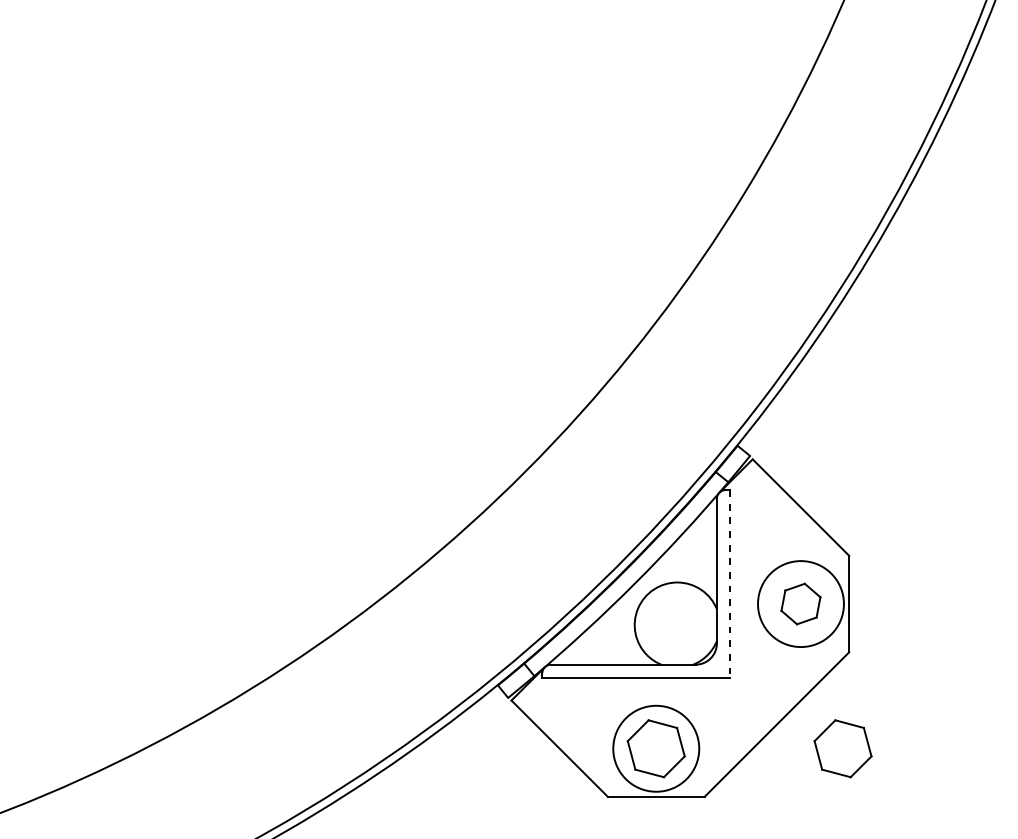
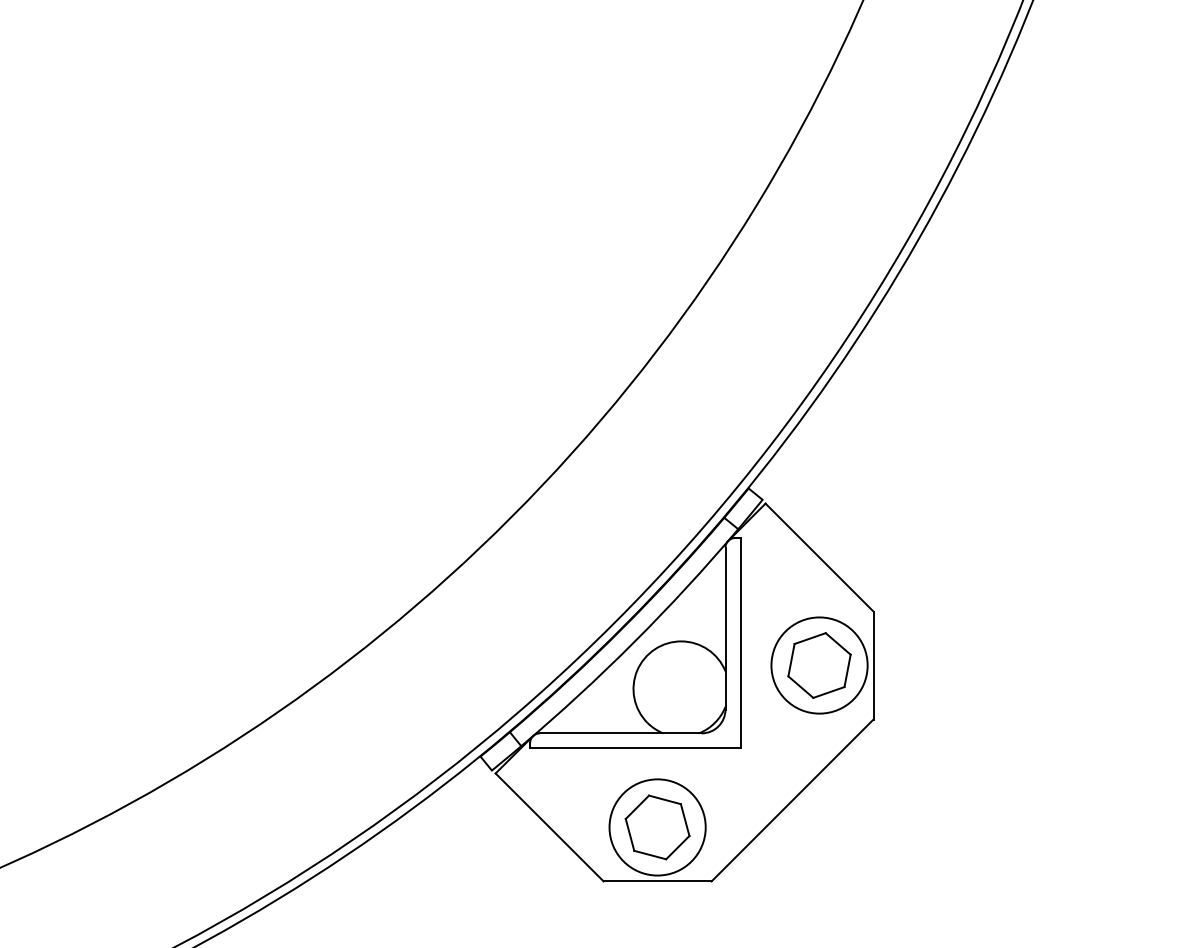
line: (730, 584) -> (740, 643), dashed -> solid
part: (800, 604) -> (819, 665), size x1.43
part: (842, 748) -> (866, 827), removed

